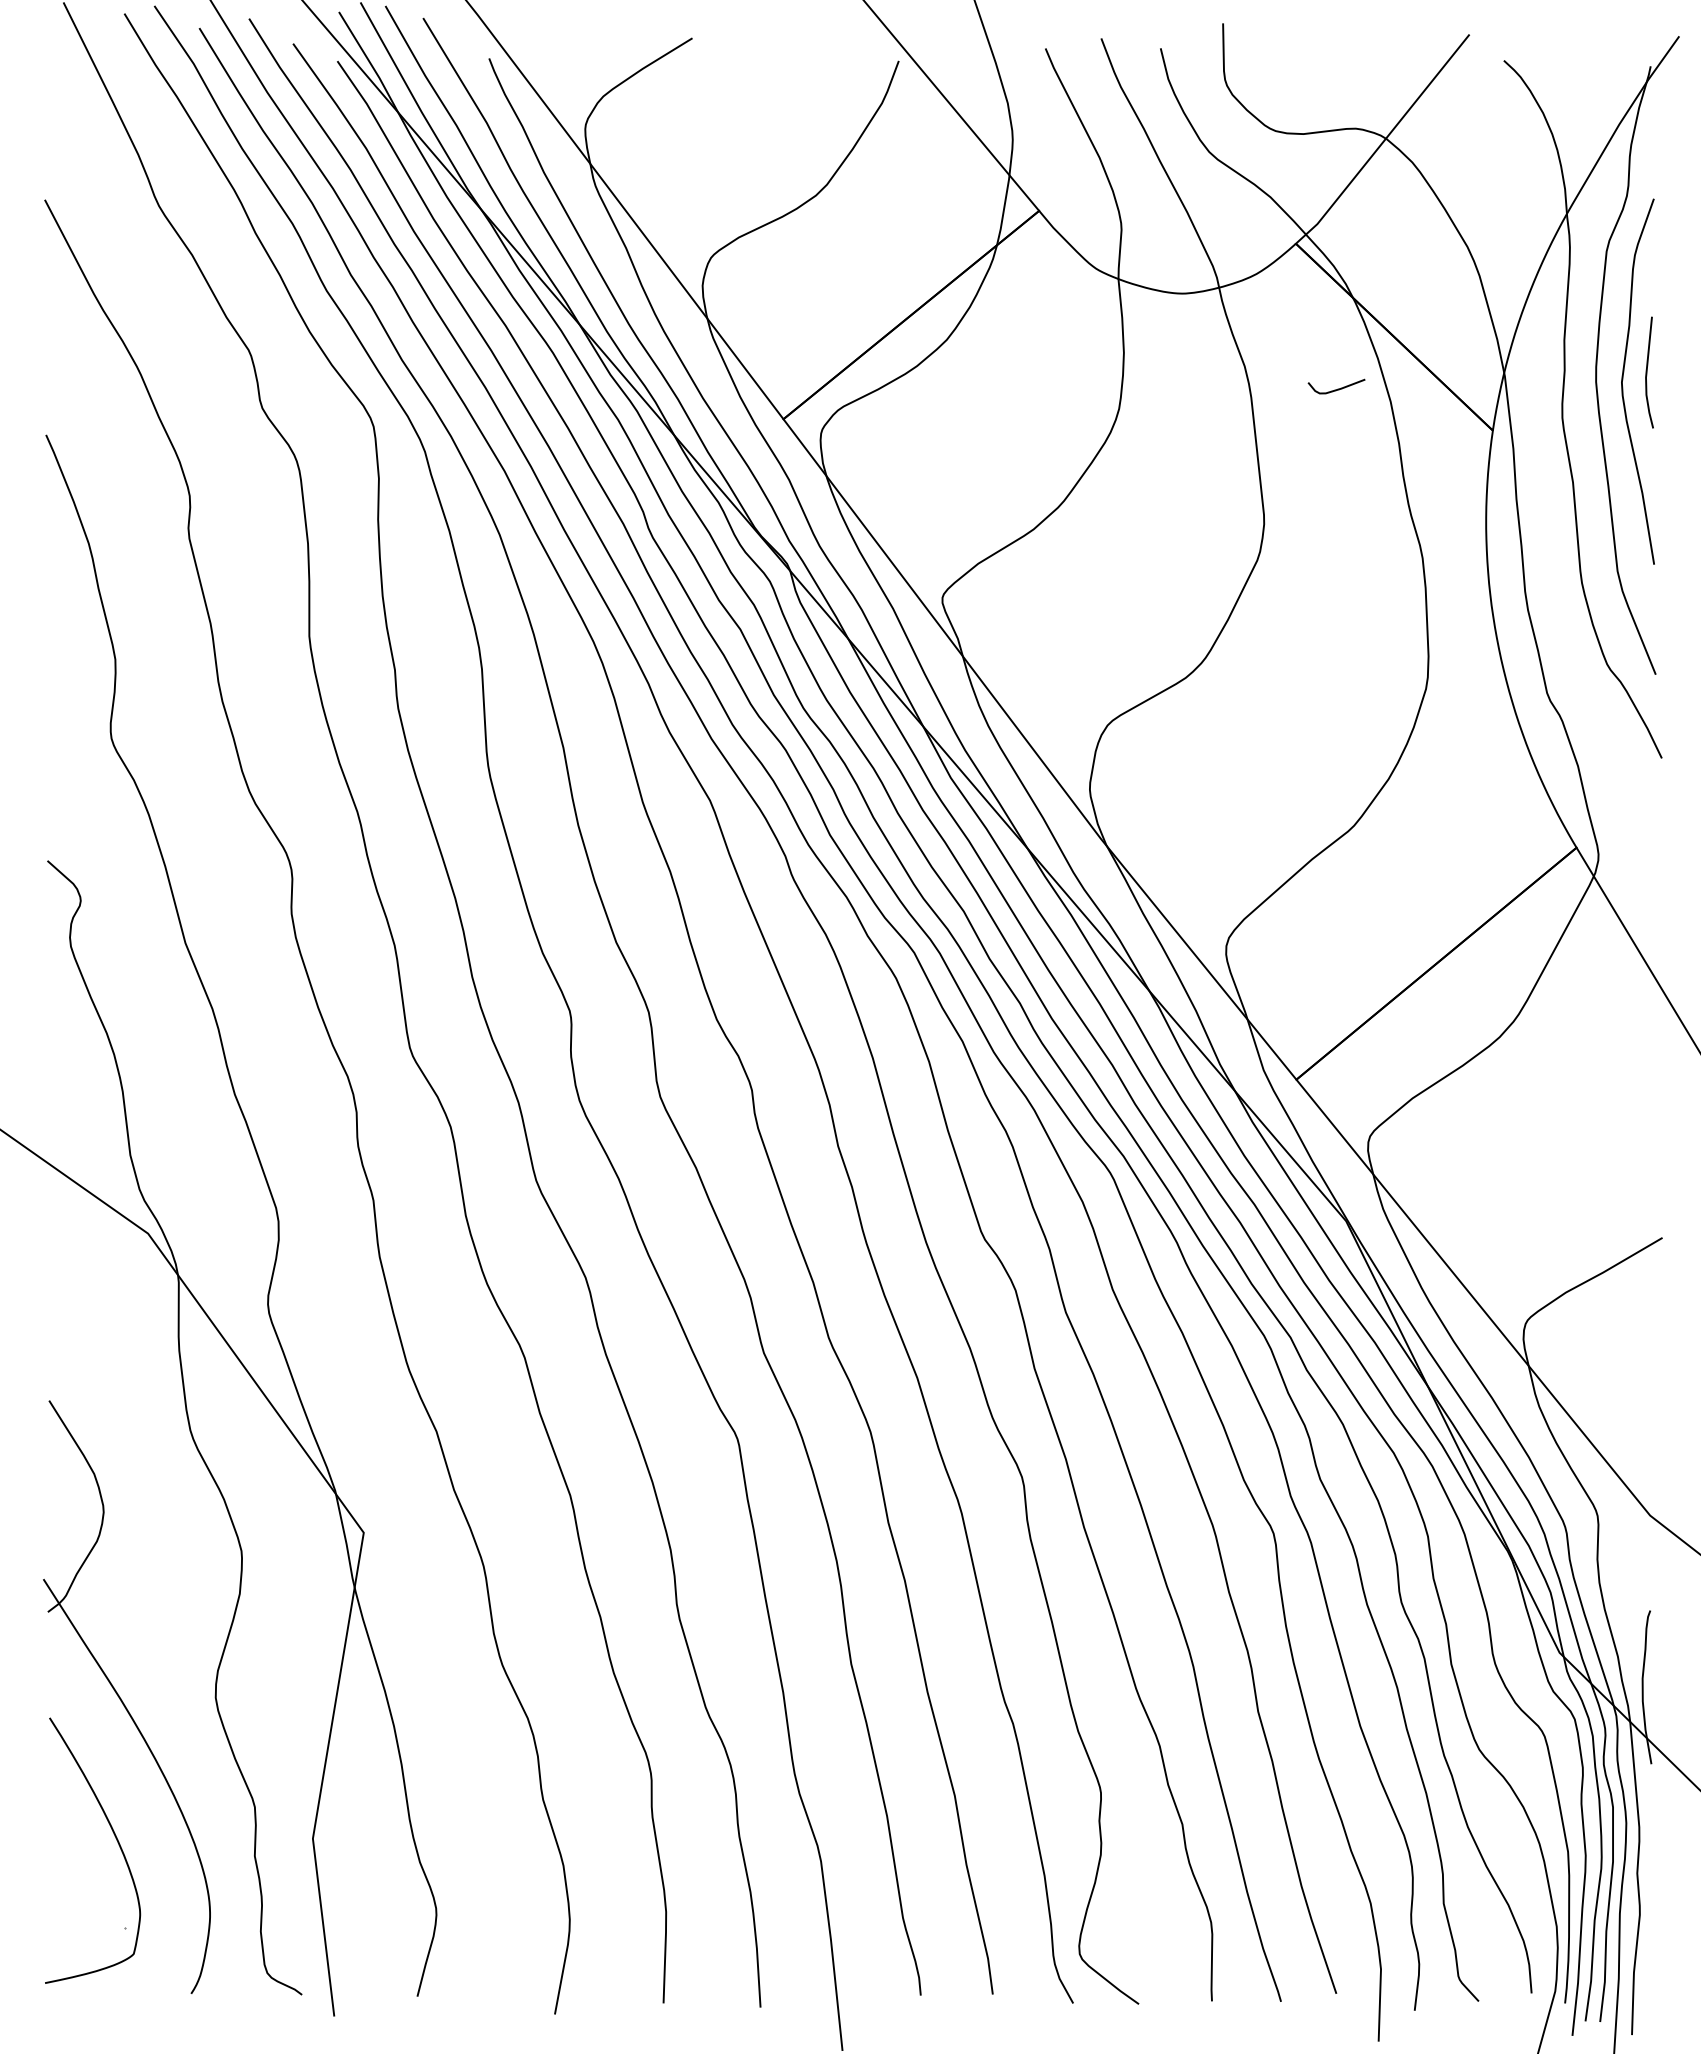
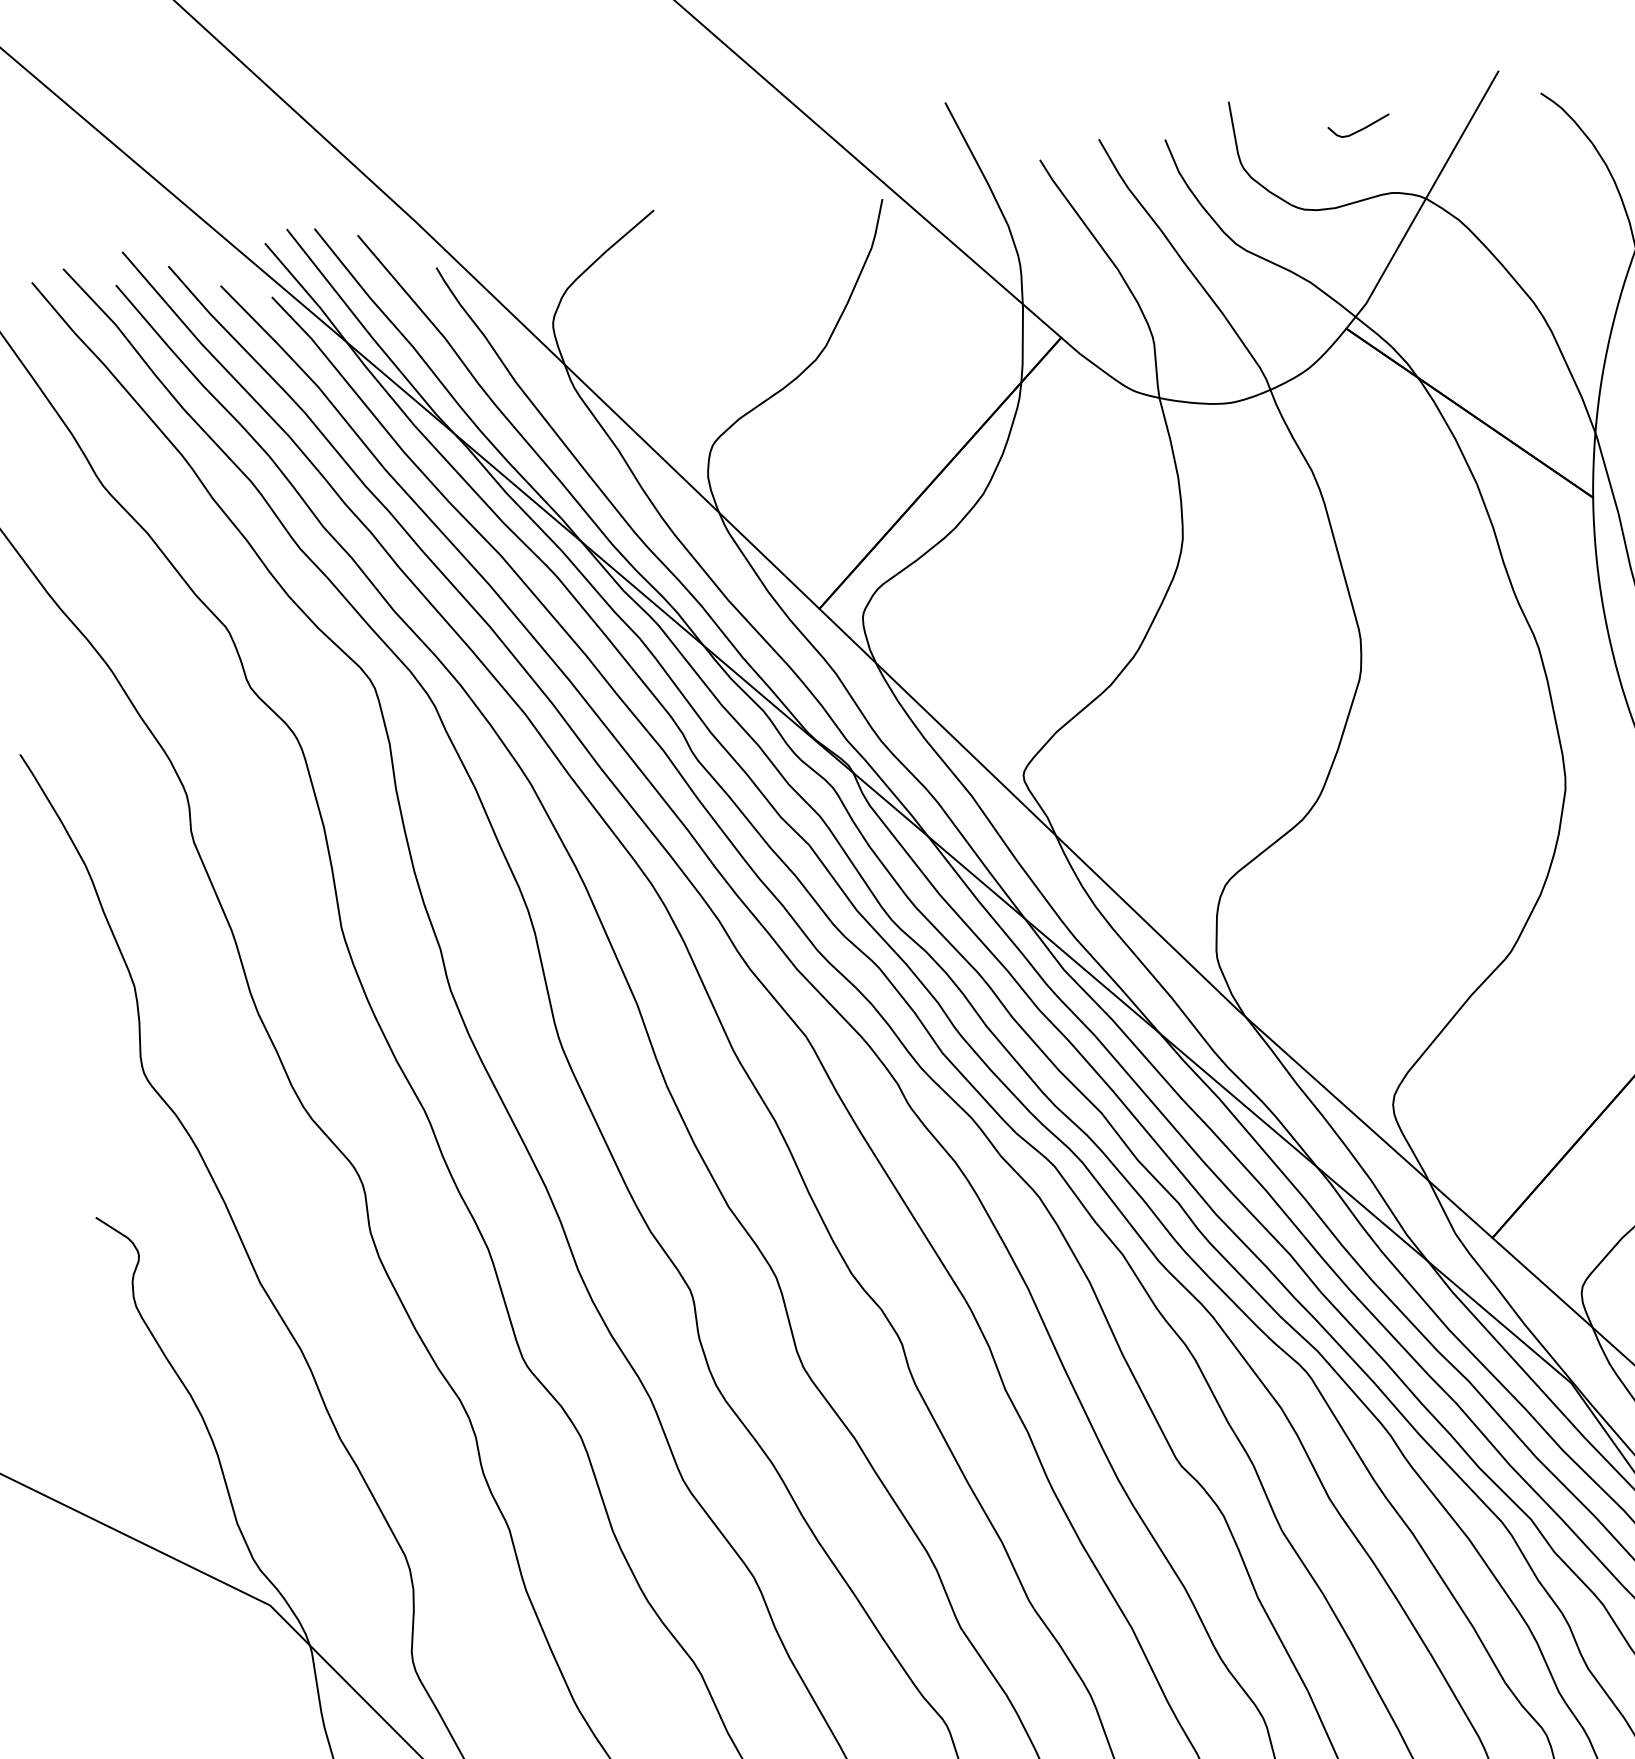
curve: (1337, 388) -> (1360, 128), moved

